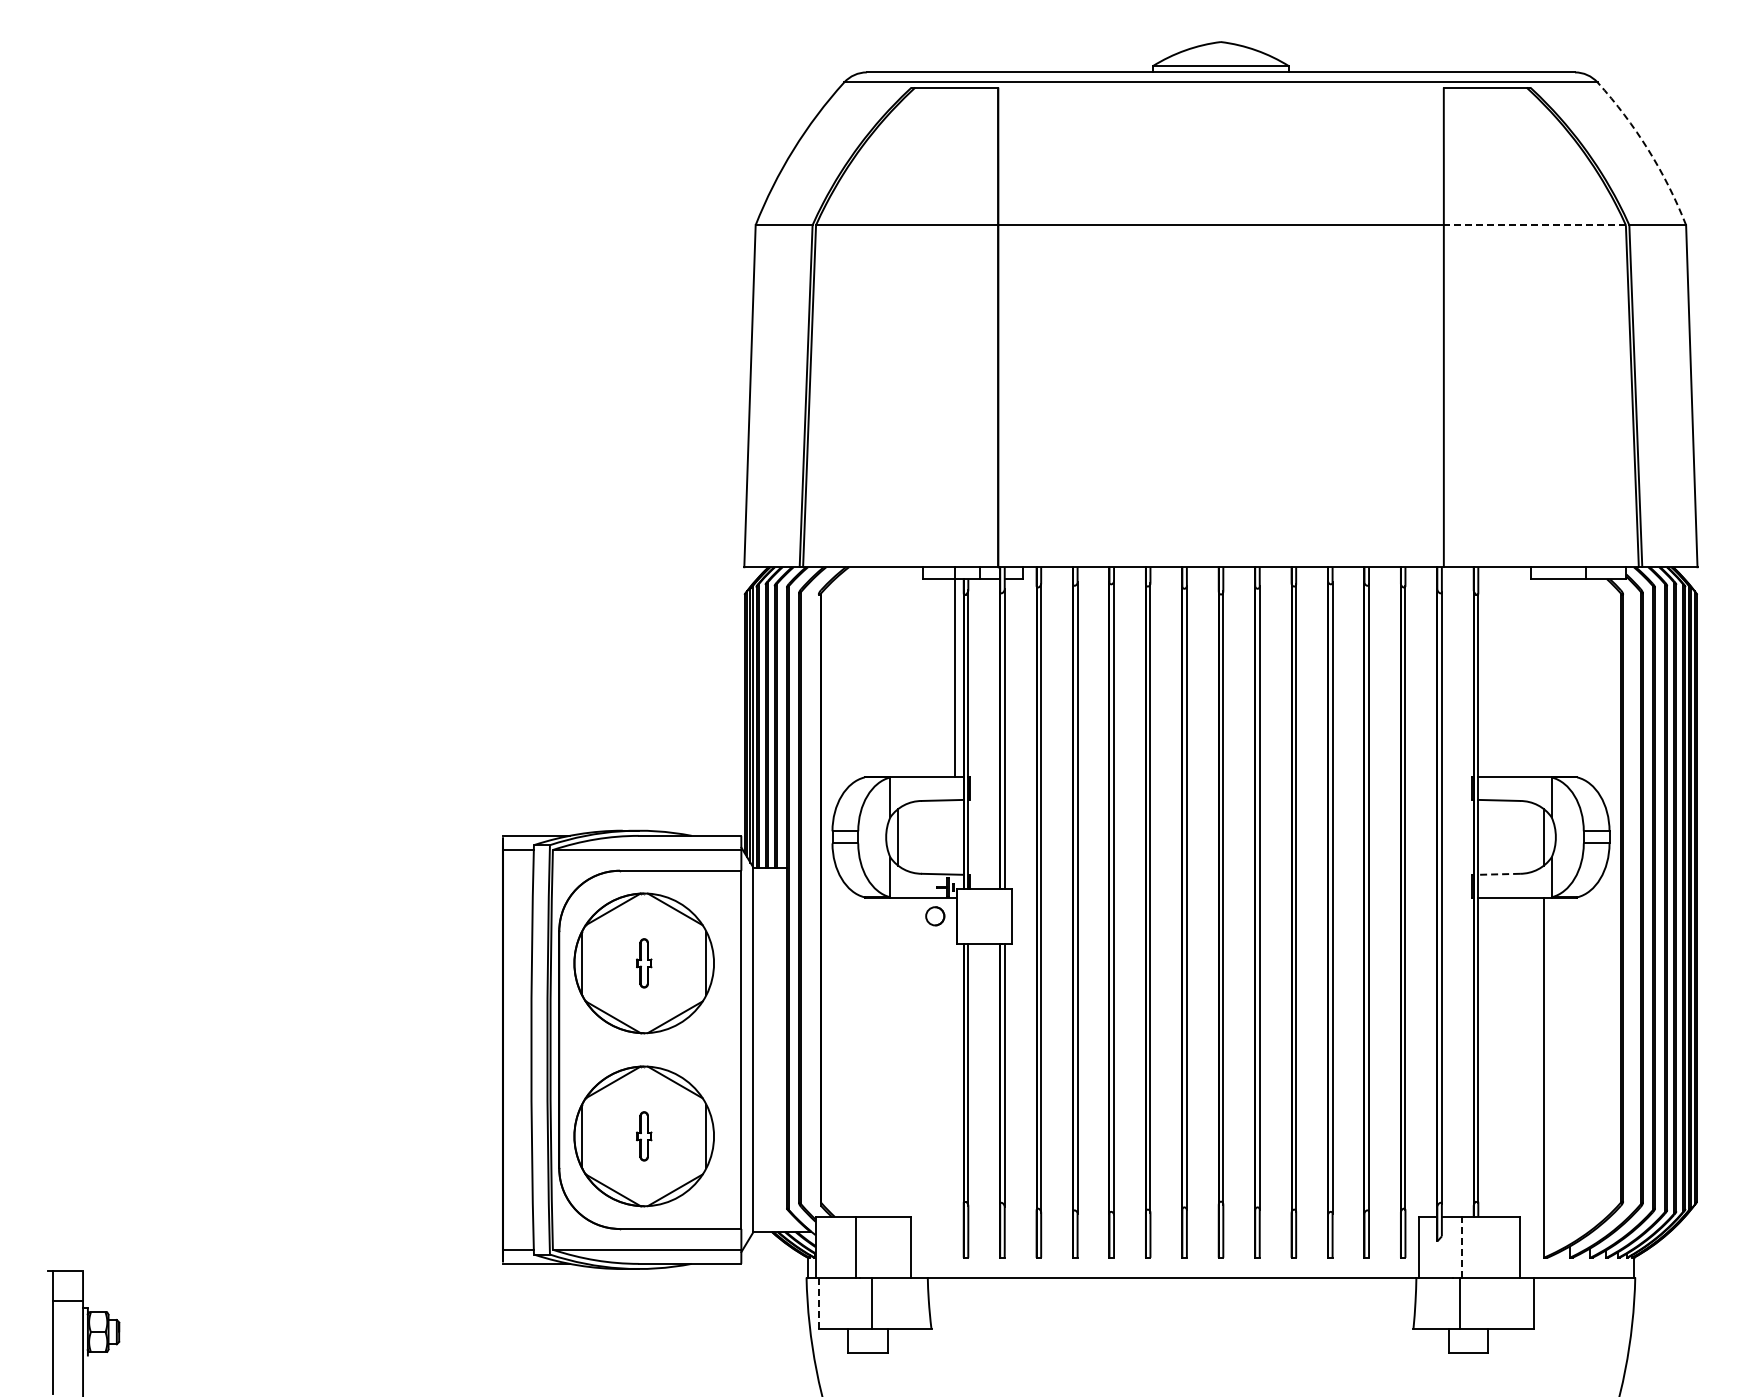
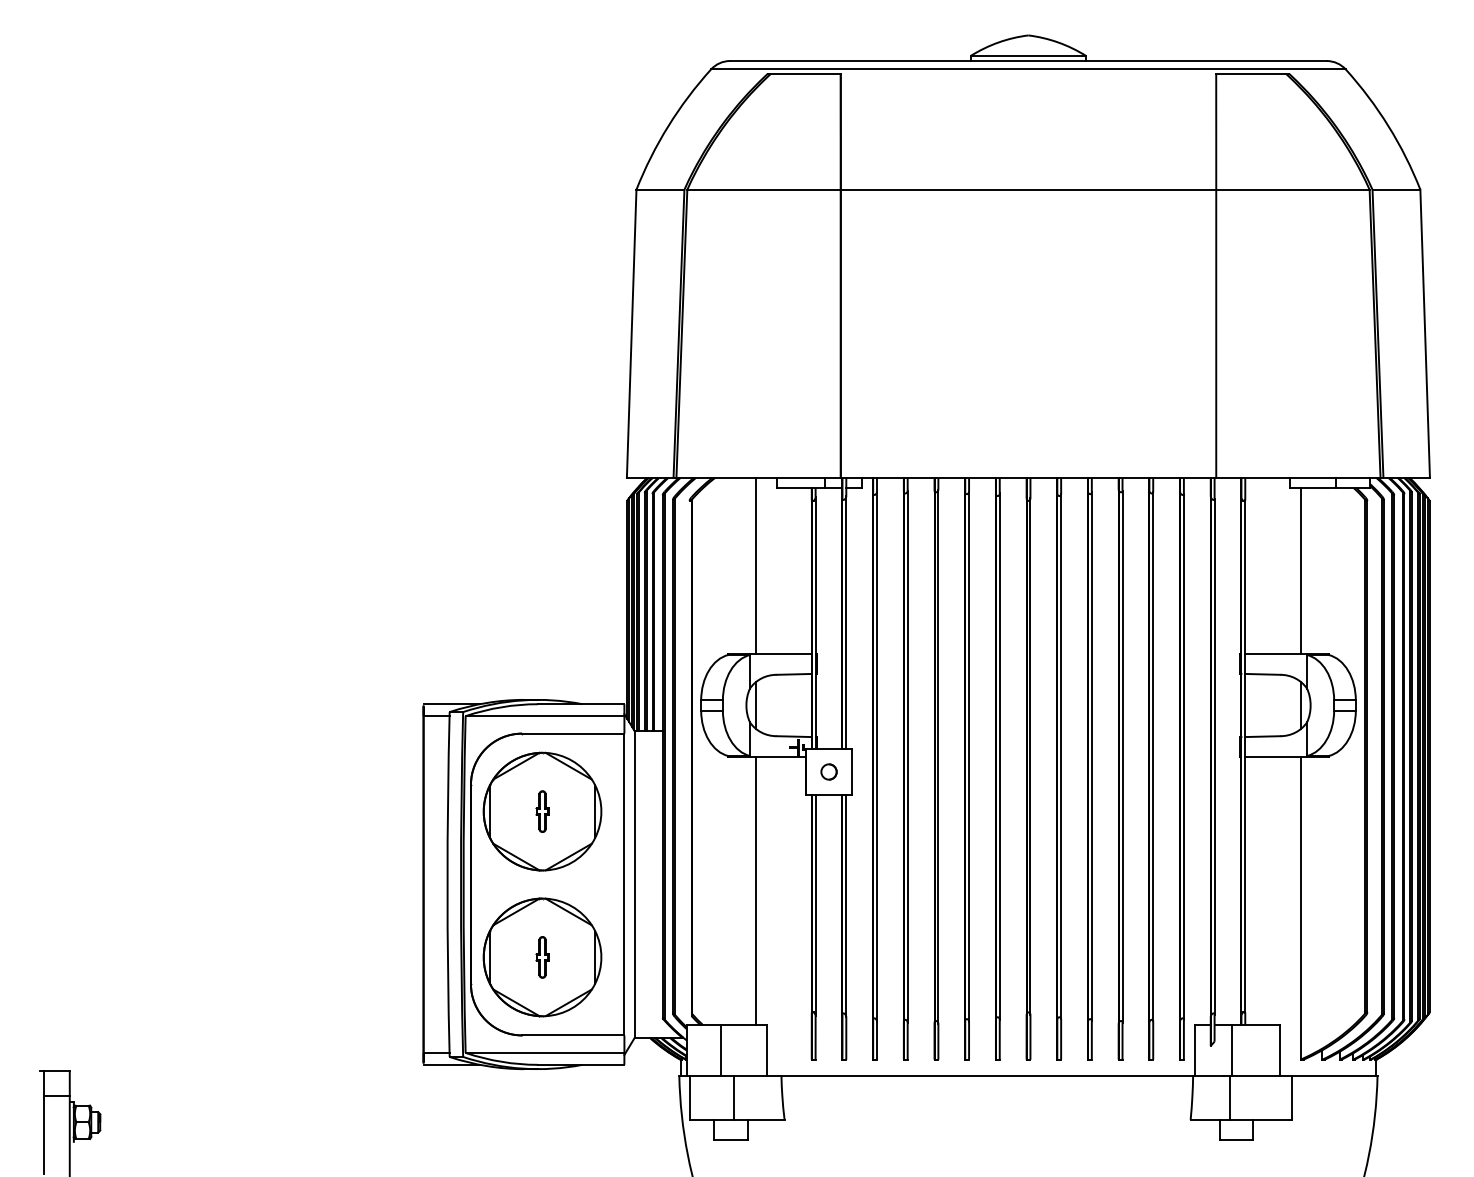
arc: (1648, 149) -> (1388, 125), dashed -> solid
line: (1534, 225) -> (1292, 189), dashed -> solid
line: (955, 671) -> (756, 565), moved
line: (1543, 677) -> (1300, 570), added
line: (1499, 874) -> (1263, 736), dashed -> solid
part: (935, 916) -> (829, 772), moved
line: (898, 1057) -> (756, 890), added
line: (1462, 1246) -> (1231, 1050), dashed -> solid
line: (819, 1303) -> (690, 1098), dashed -> solid

